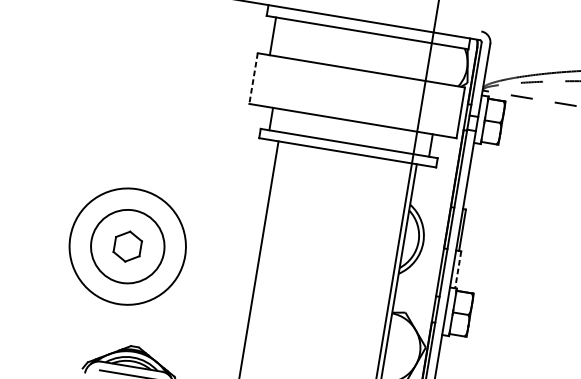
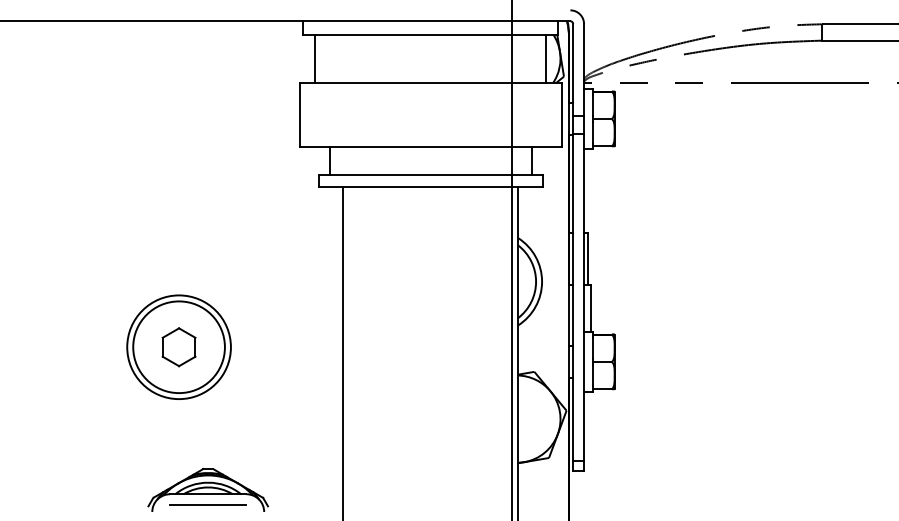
line: (456, 66) -> (546, 58), added
line: (253, 79) -> (299, 115), dashed -> solid
circle: (127, 246) -> (178, 347), size x0.71
line: (458, 269) -> (590, 308), dashed -> solid

